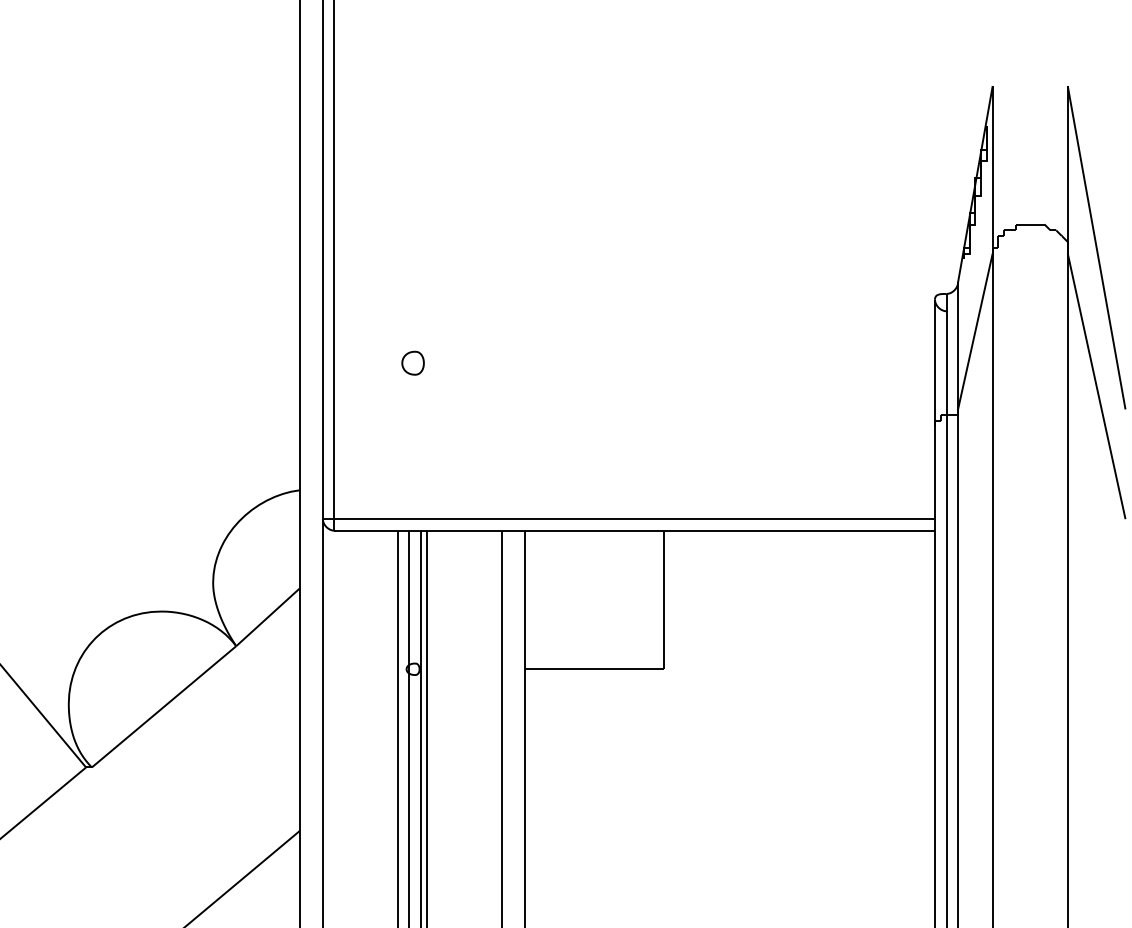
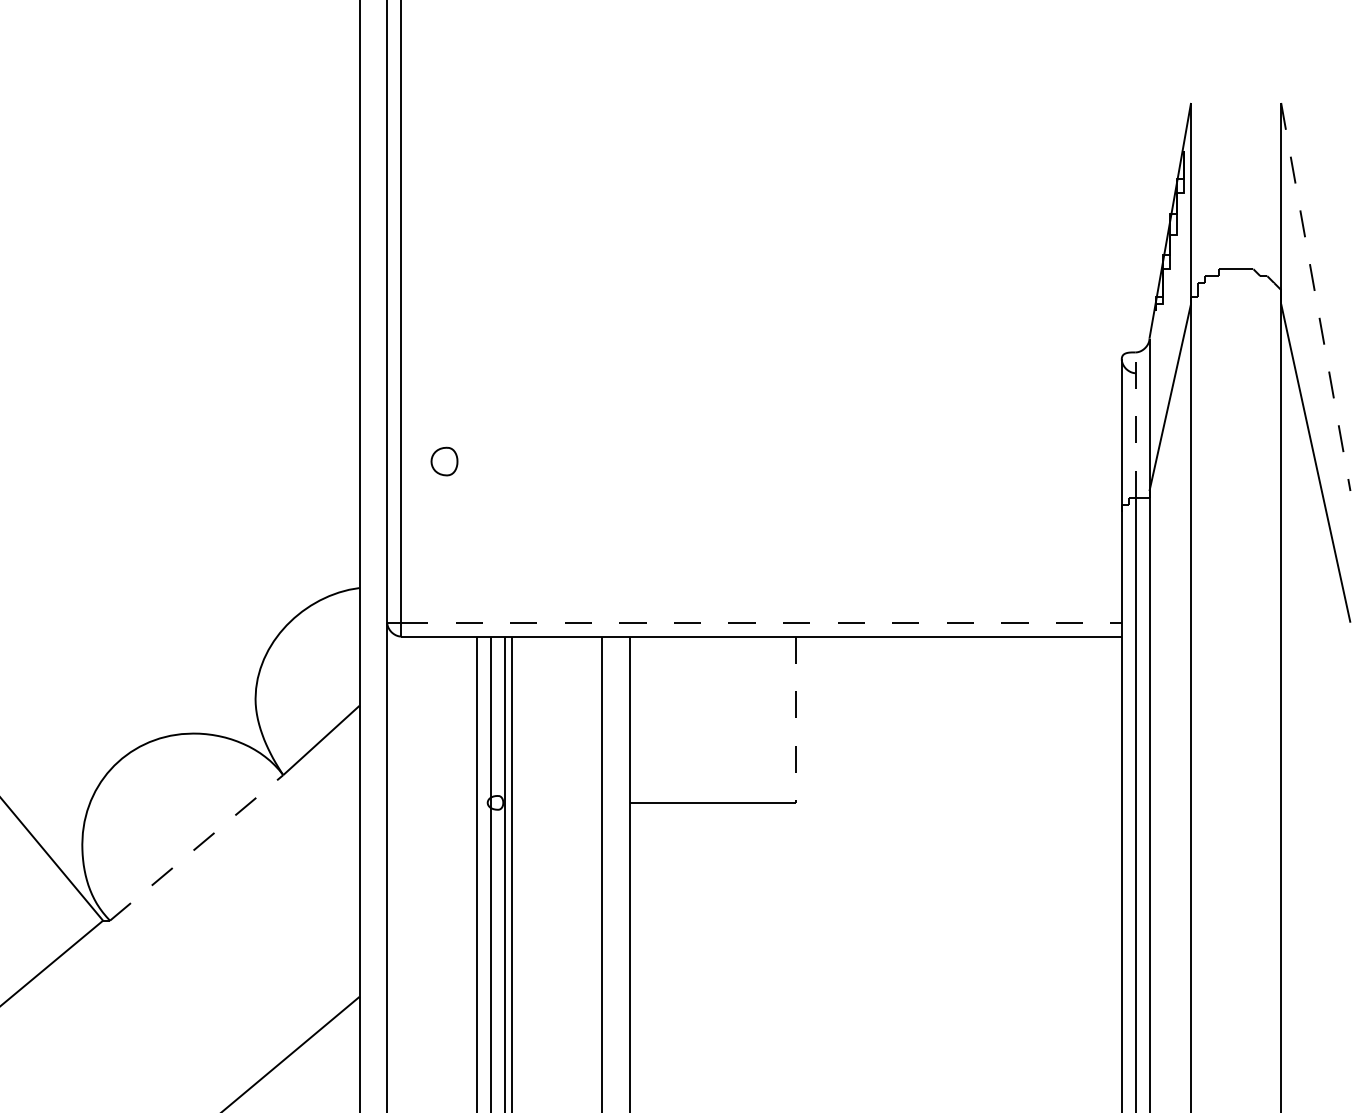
line: (1096, 248) -> (1315, 297), solid -> dashed
line: (946, 354) -> (1135, 425), solid -> dashed
part: (413, 363) -> (444, 461), moved
line: (634, 518) -> (761, 622), solid -> dashed
line: (663, 600) -> (796, 720), solid -> dashed
line: (164, 706) -> (197, 847), solid -> dashed

